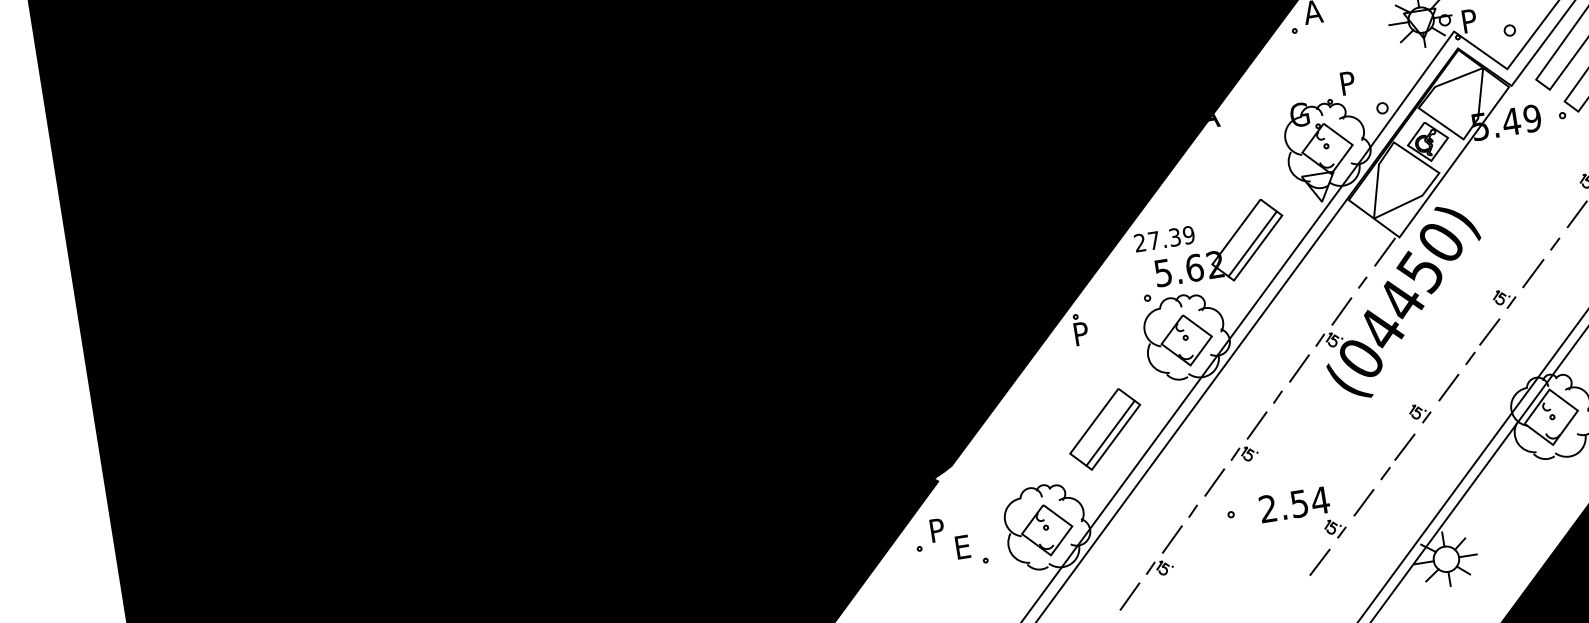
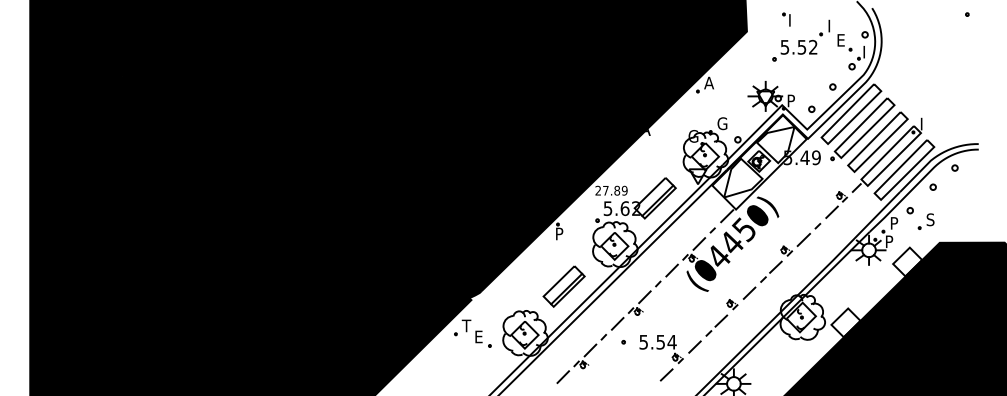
text: (1349, 82) -> (722, 123), P -> G
text: (1175, 236) -> (617, 190), 27.39 -> 27.89
text: (1267, 507) -> (643, 341), 2.54 -> 5.54
text: (936, 529) -> (466, 325), P -> T

